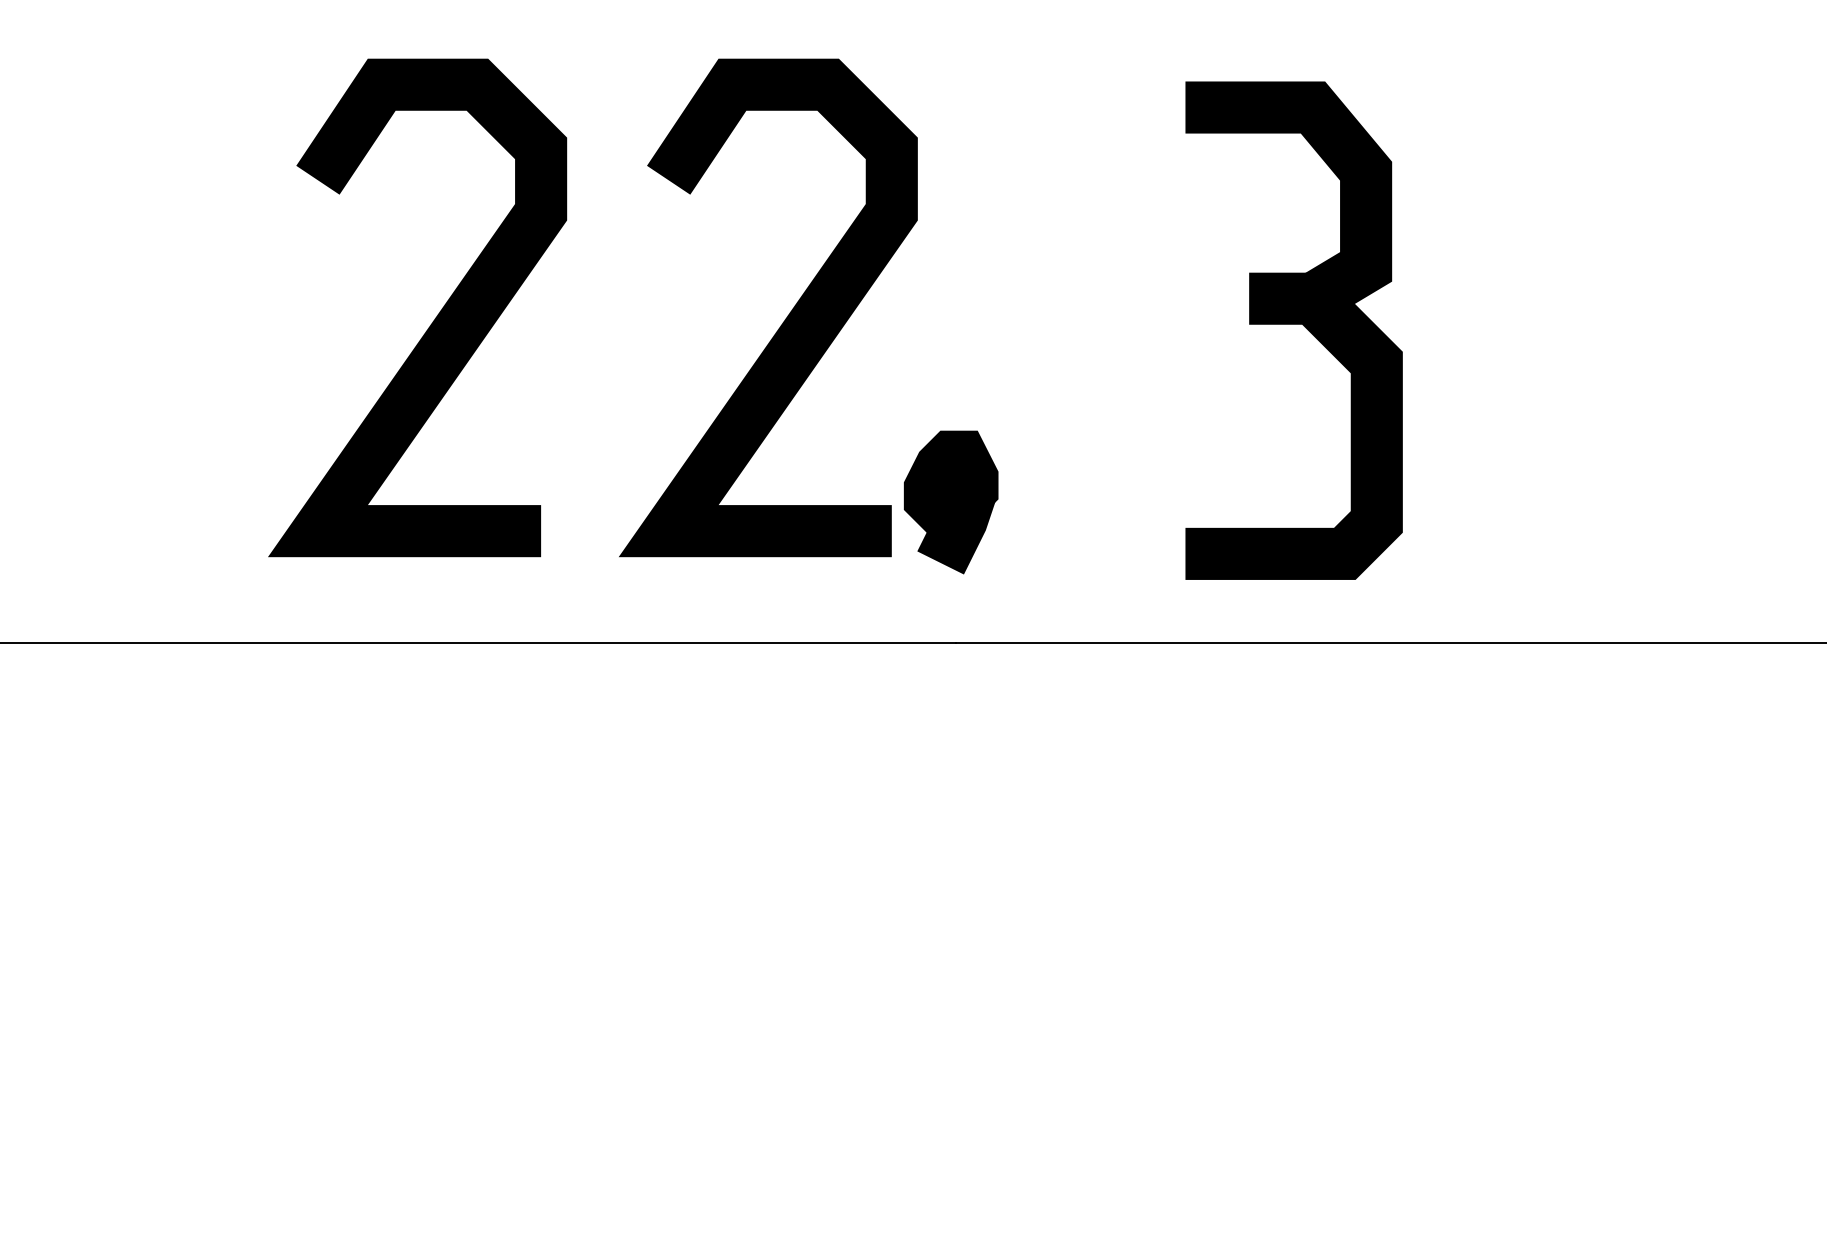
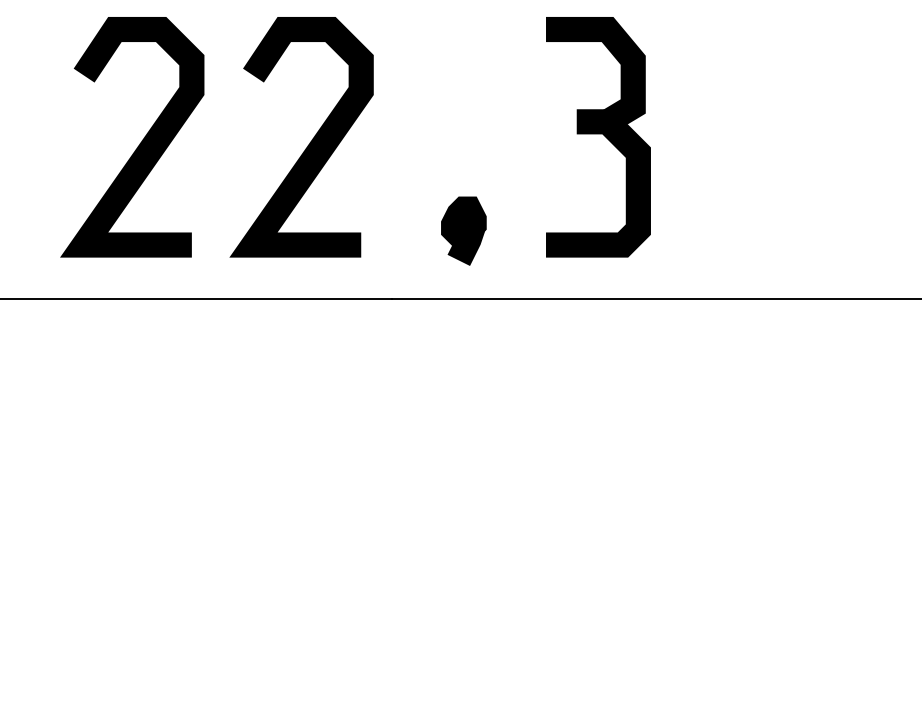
part: (1294, 331) -> (598, 137), moved
part: (950, 500) -> (463, 230), moved

